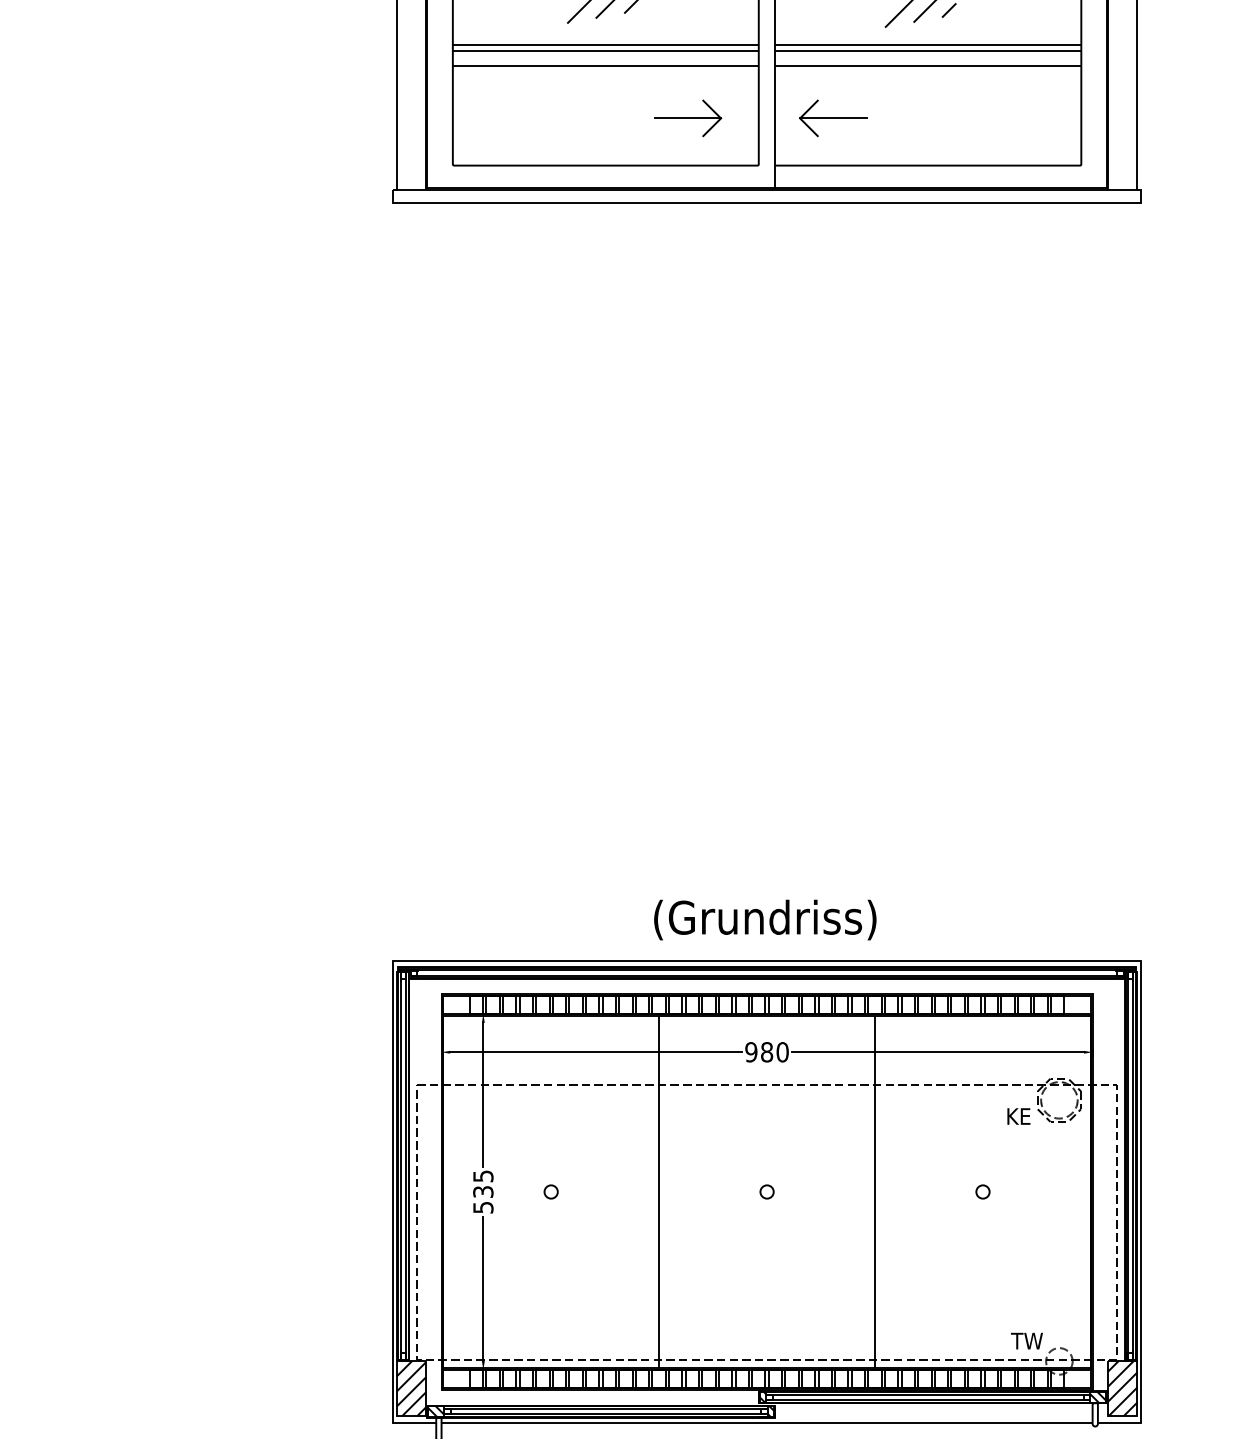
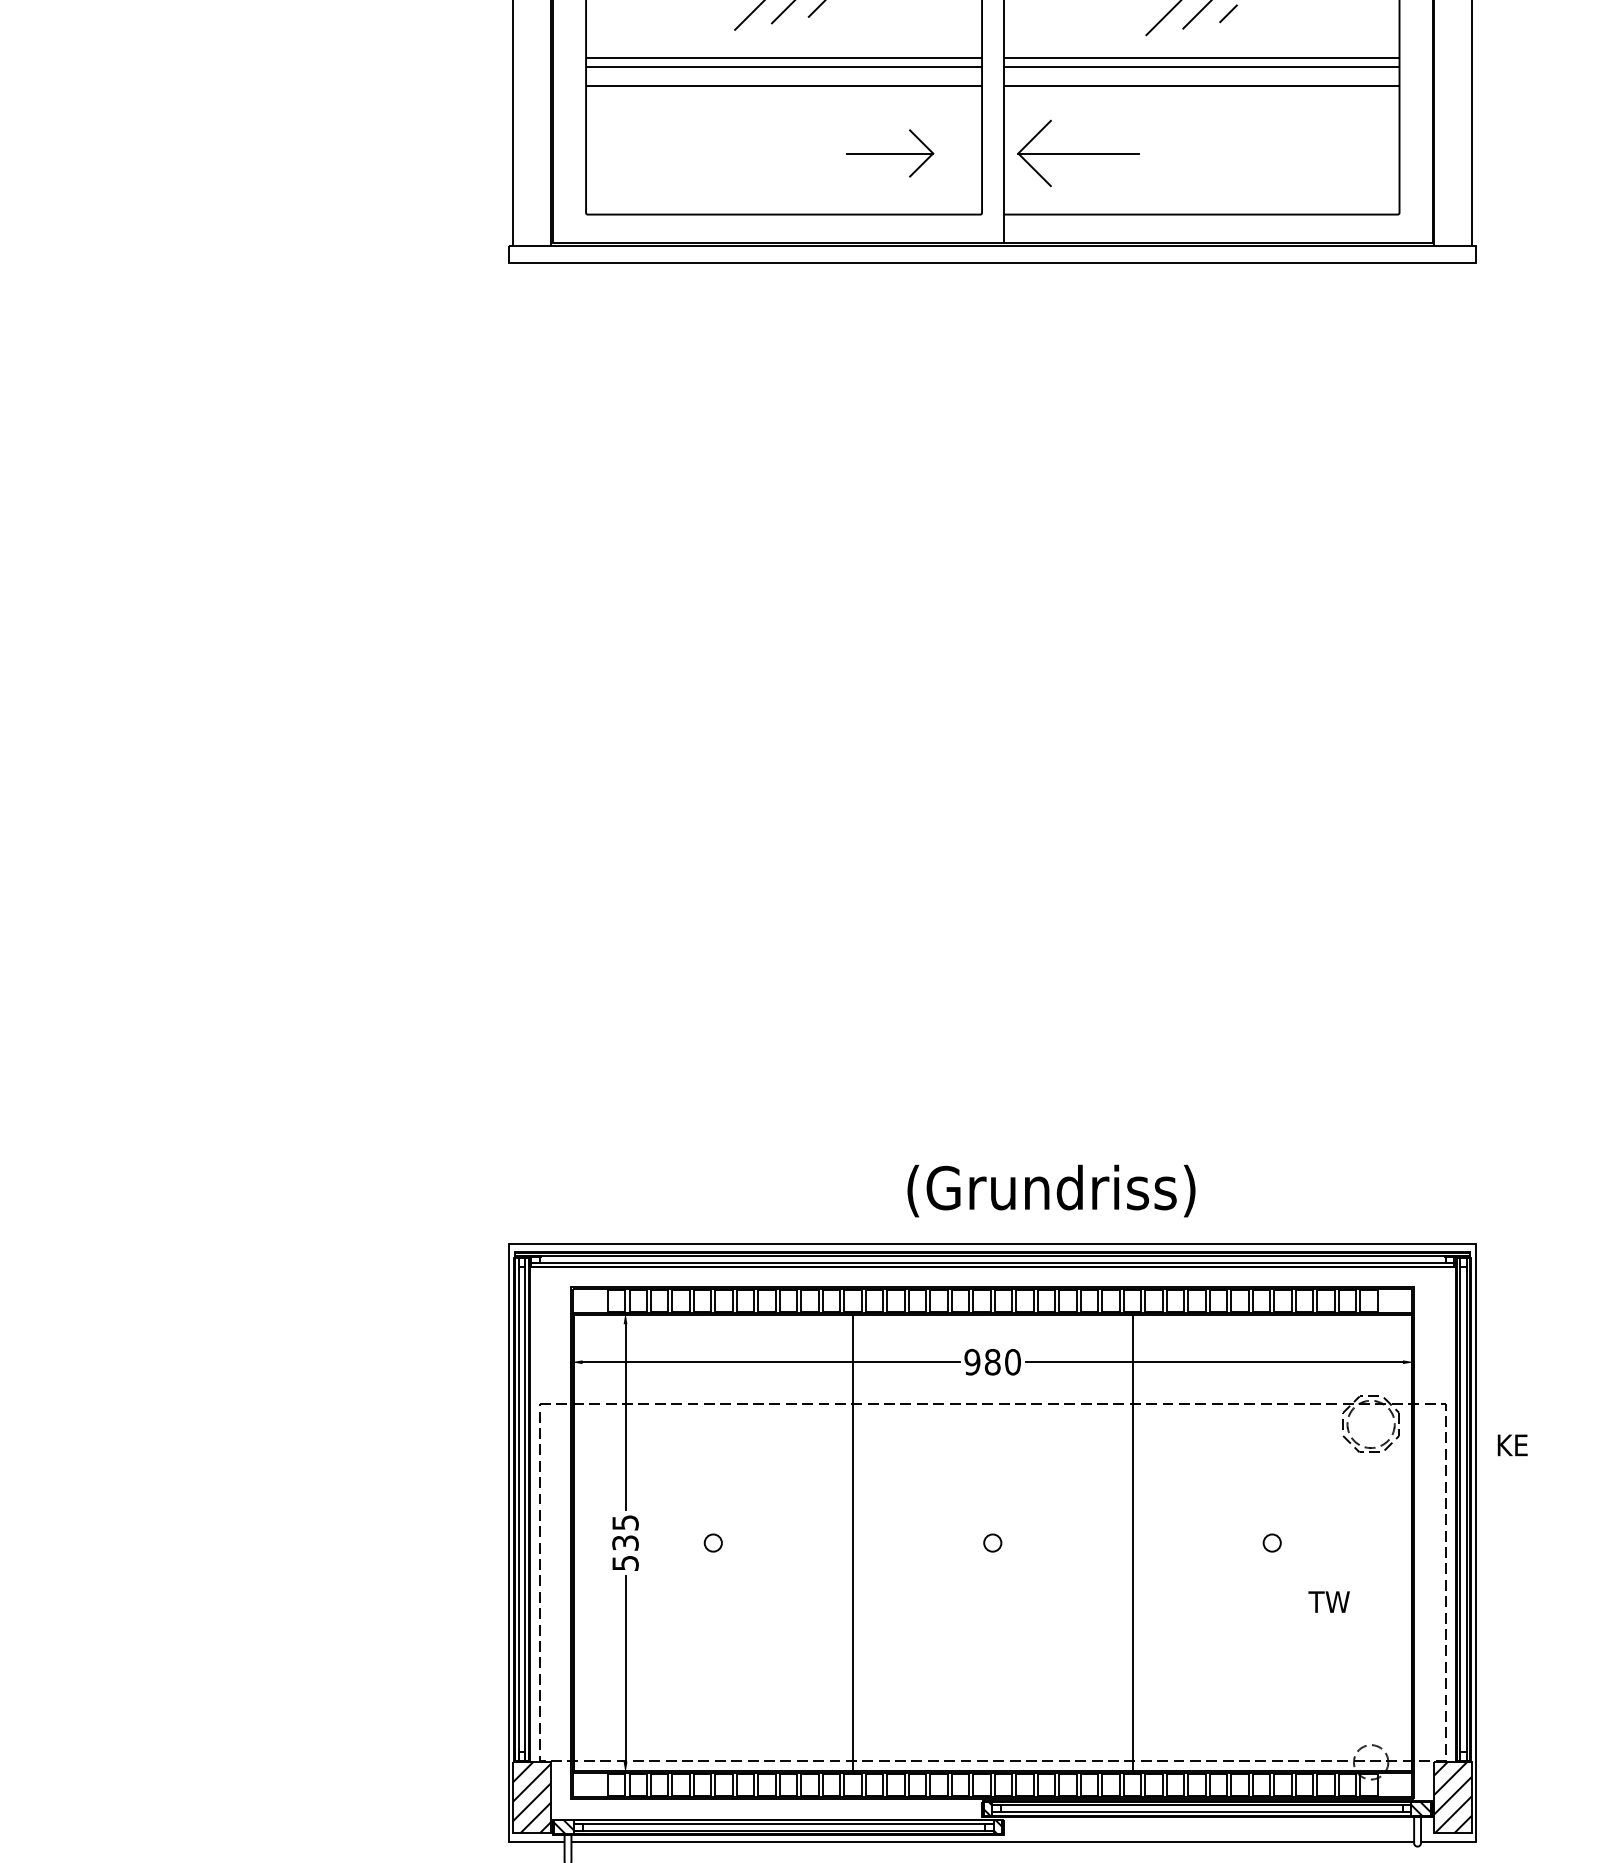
part: (833, 118) -> (1078, 153), size x1.4
text: (765, 919) -> (1051, 1190), moved
text: (1018, 1116) -> (1512, 1445), moved
text: (1026, 1340) -> (1328, 1601), moved

